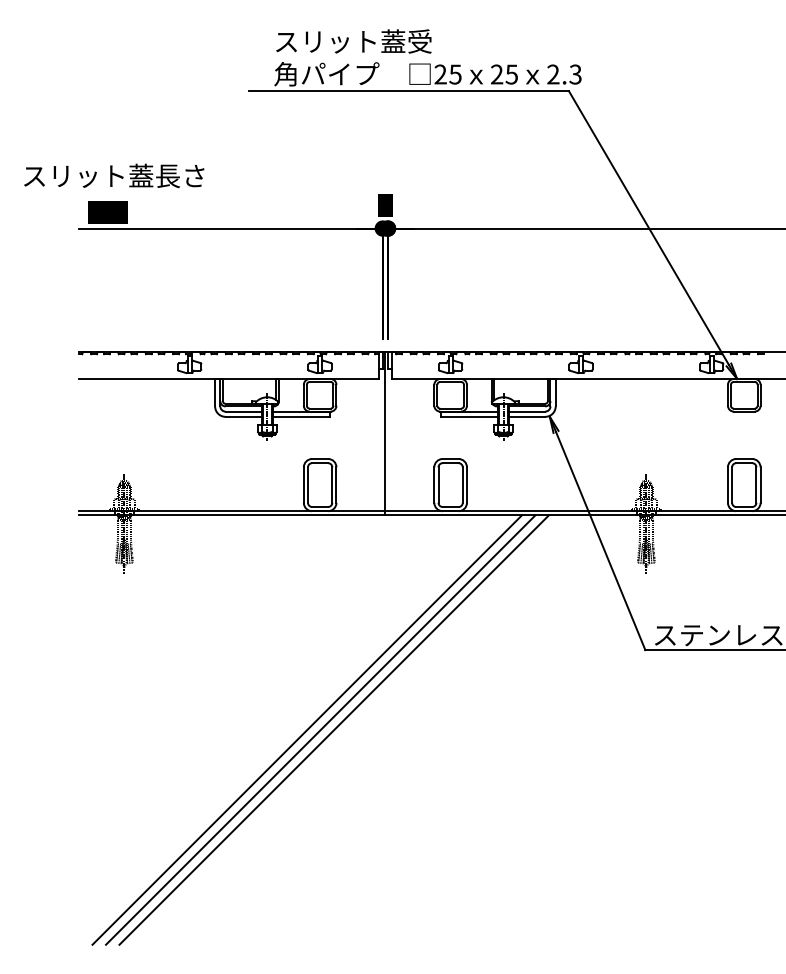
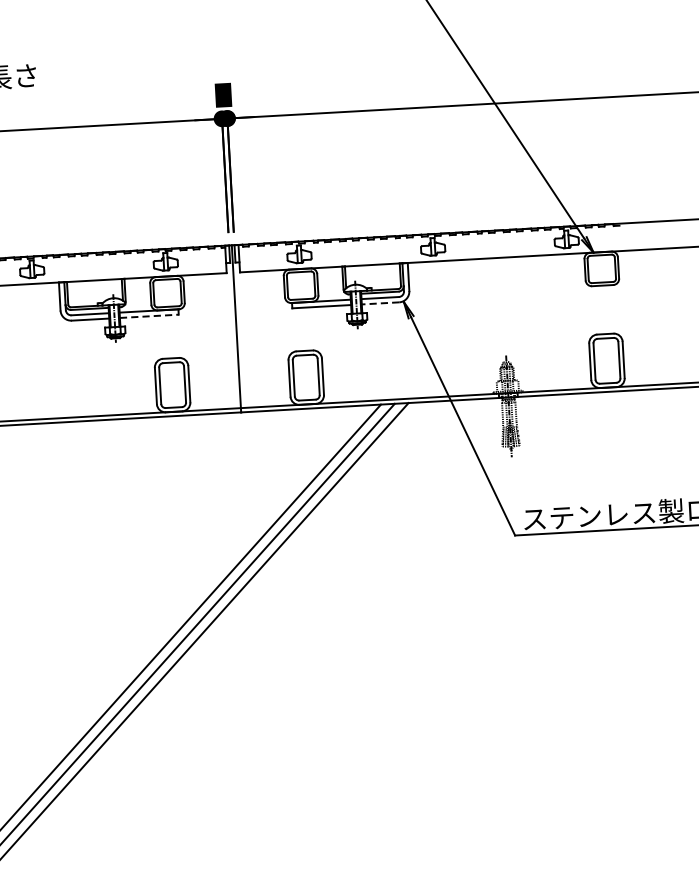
line: (301, 416) -> (149, 315), solid -> dashed
line: (526, 416) -> (380, 303), solid -> dashed

